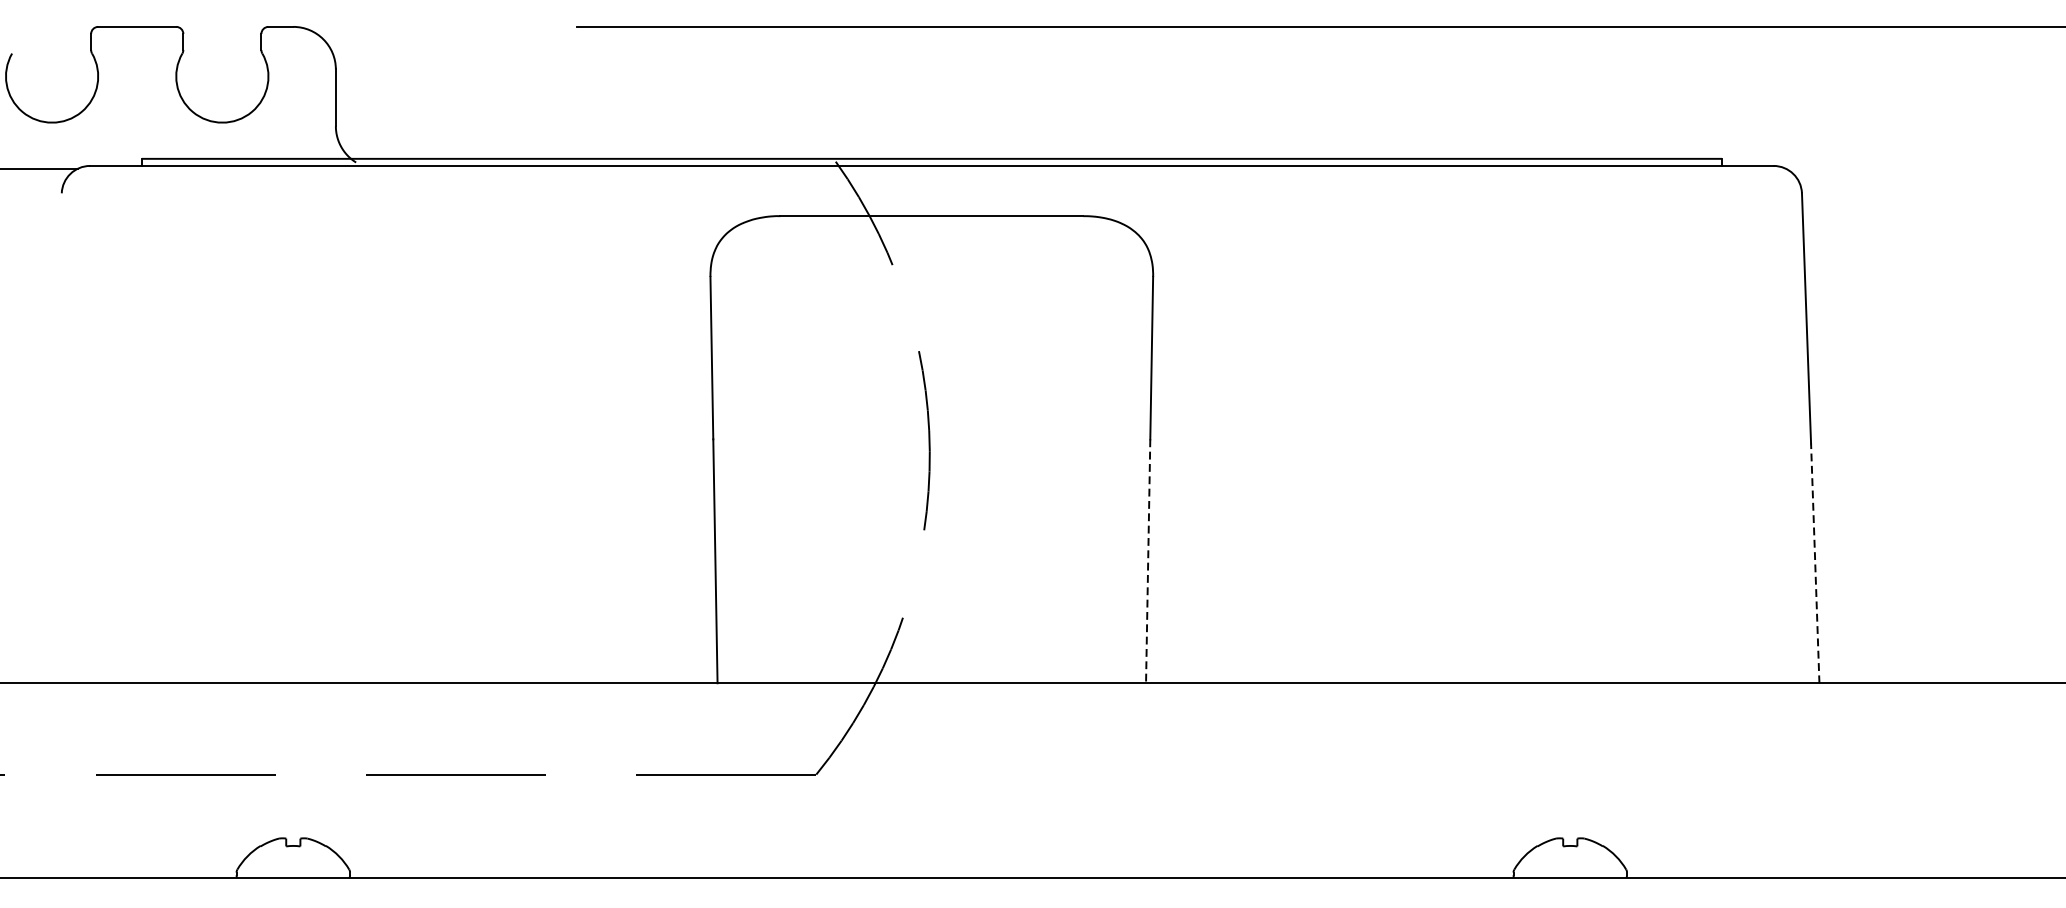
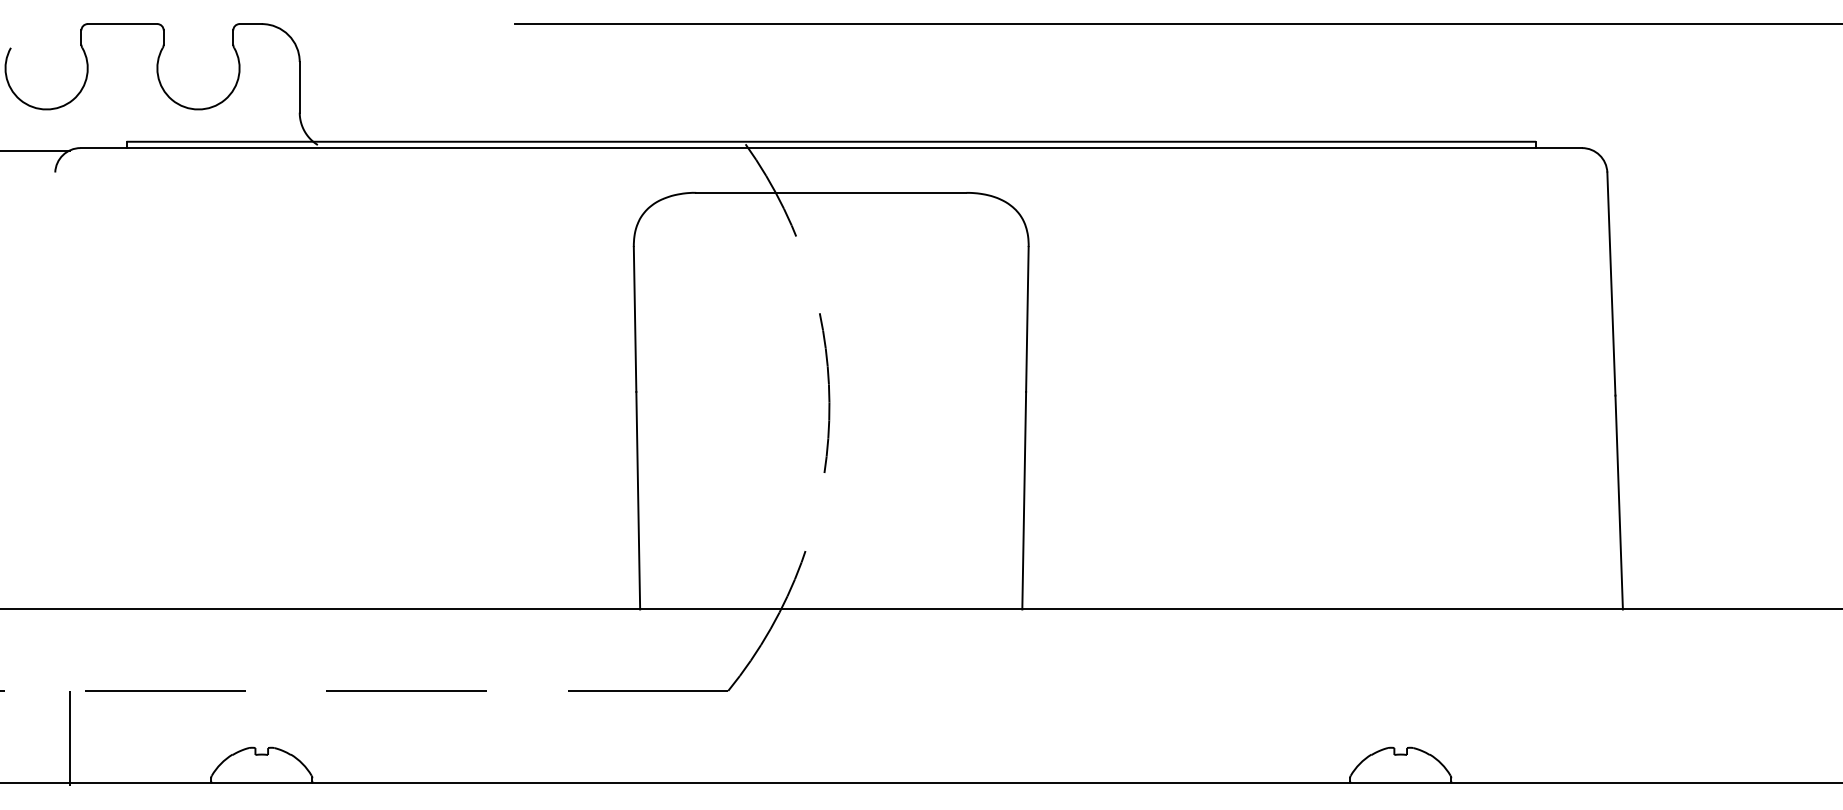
line: (1148, 561) -> (1024, 500), dashed -> solid
line: (1815, 563) -> (1619, 502), dashed -> solid
line: (78, 826) -> (70, 737), added

